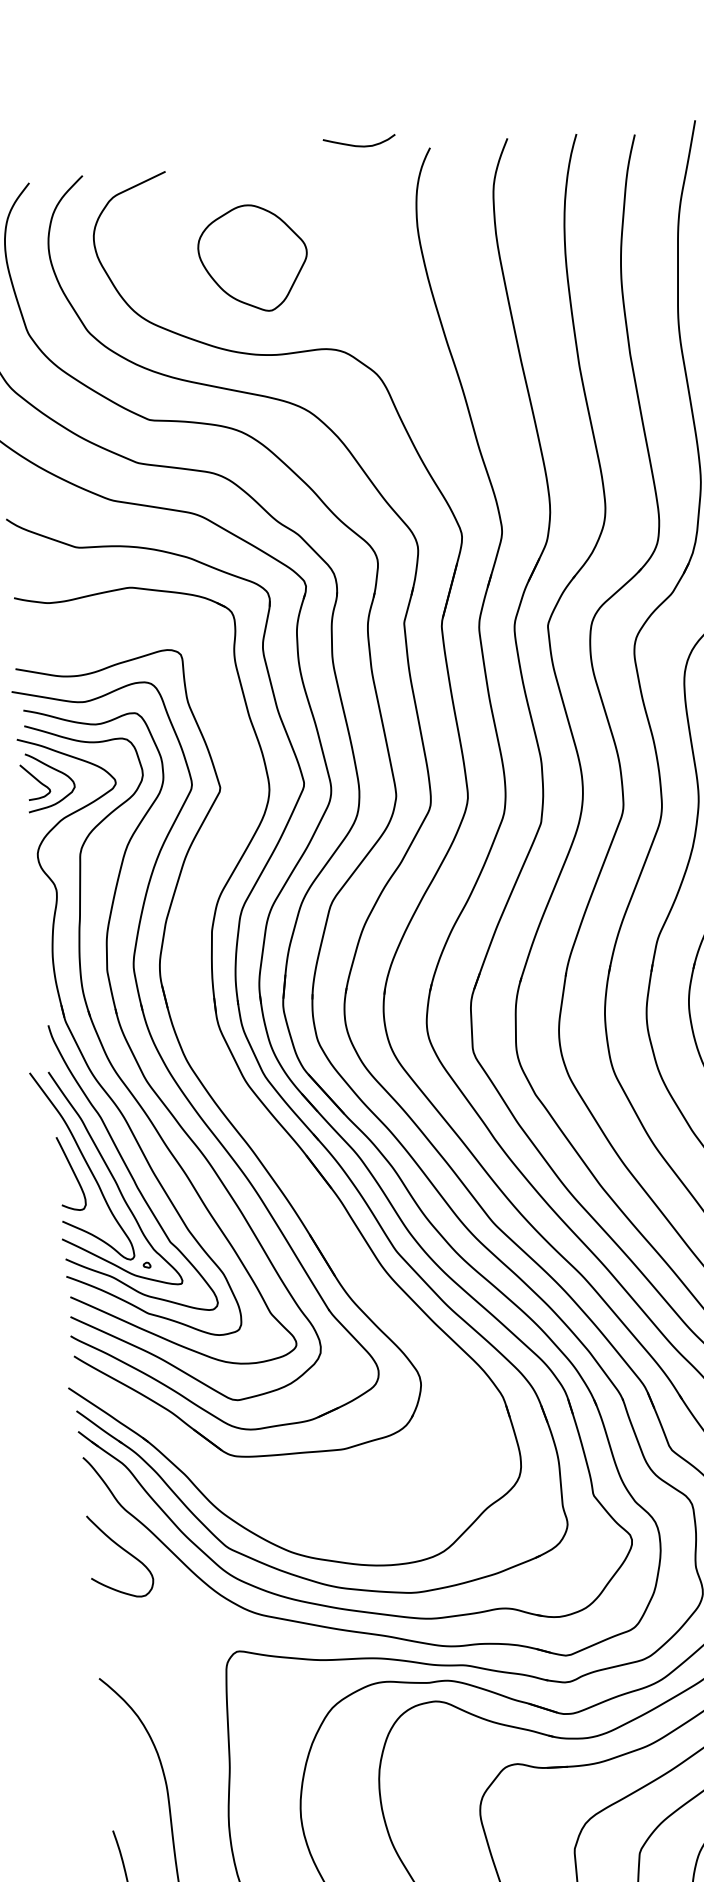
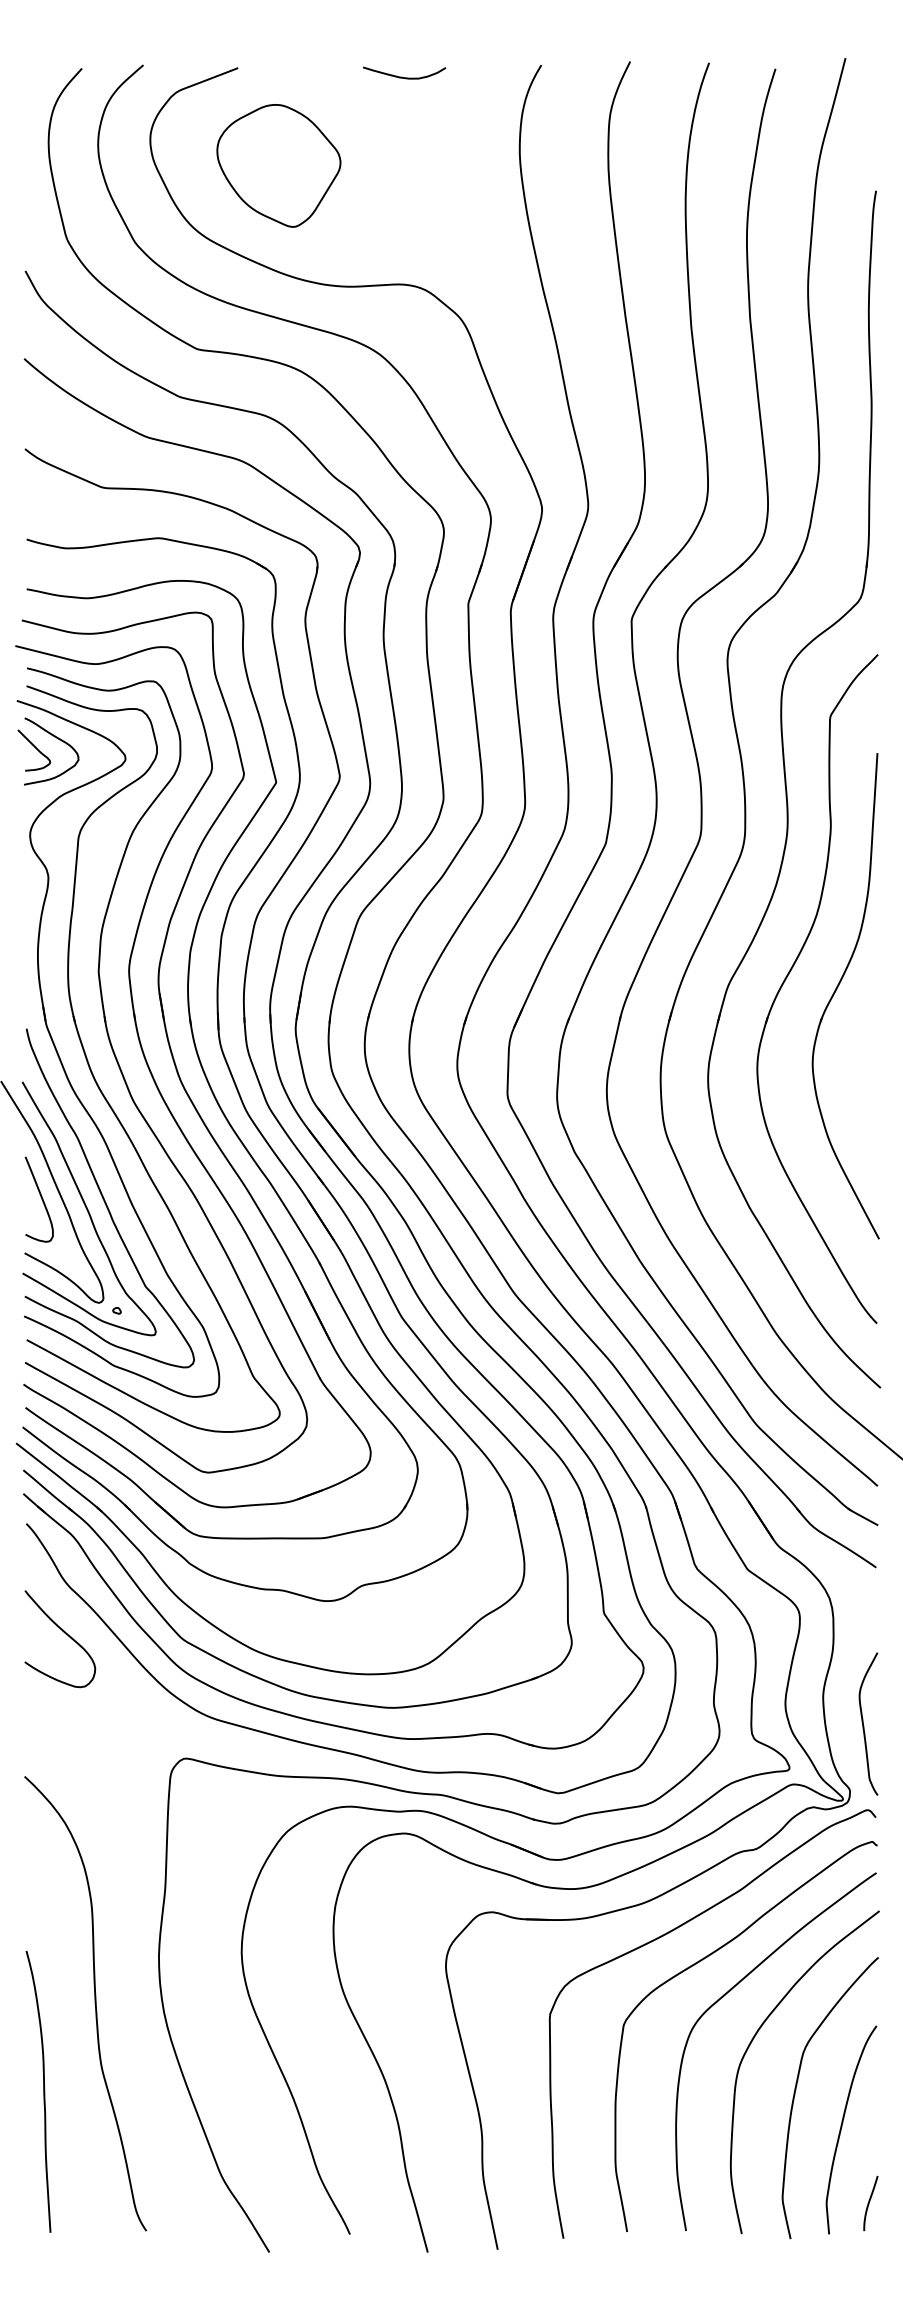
curve: (357, 145) -> (402, 76), moved
part: (252, 258) -> (278, 165), moved
part: (222, 1077) -> (219, 1103), added

